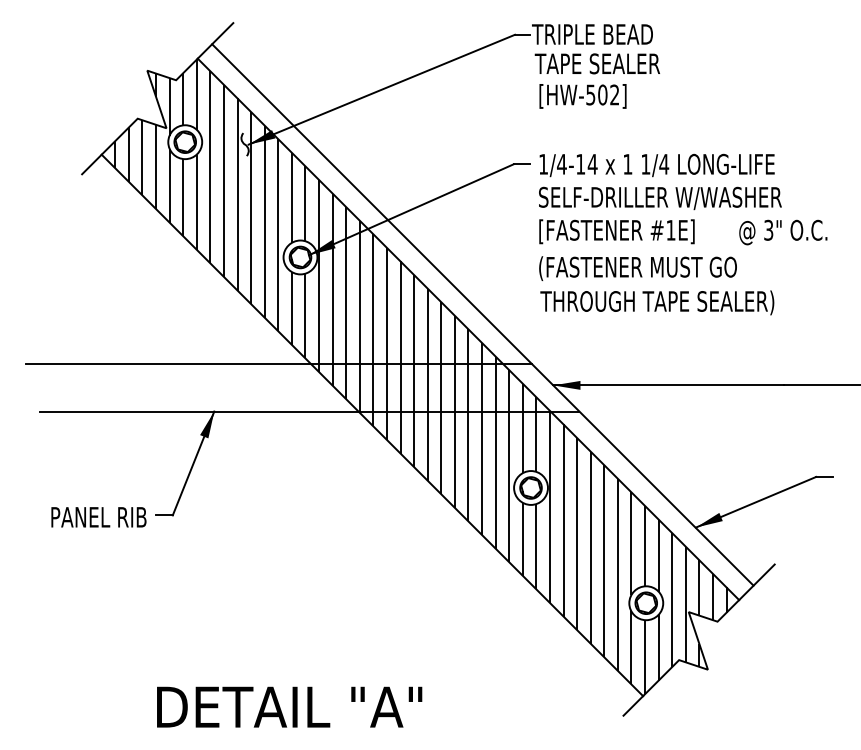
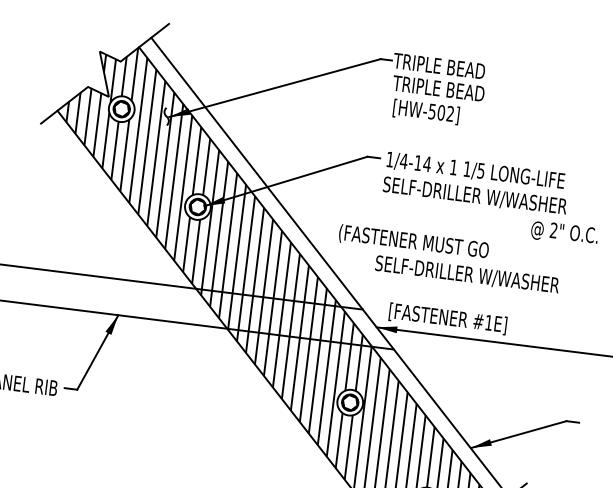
text: (603, 63) -> (444, 89), TAPE SEALER -> TRIPLE BEAD
text: (664, 164) -> (481, 171), 1/4 -> 1/5
text: (768, 230) -> (553, 230), 3" -> 2"
text: (616, 231) -> (447, 318), moved
text: (637, 268) -> (413, 242), moved
text: (662, 302) -> (466, 275), THROUGH TAPE SEALER) -> SELF-DRILLER W/WASHER

